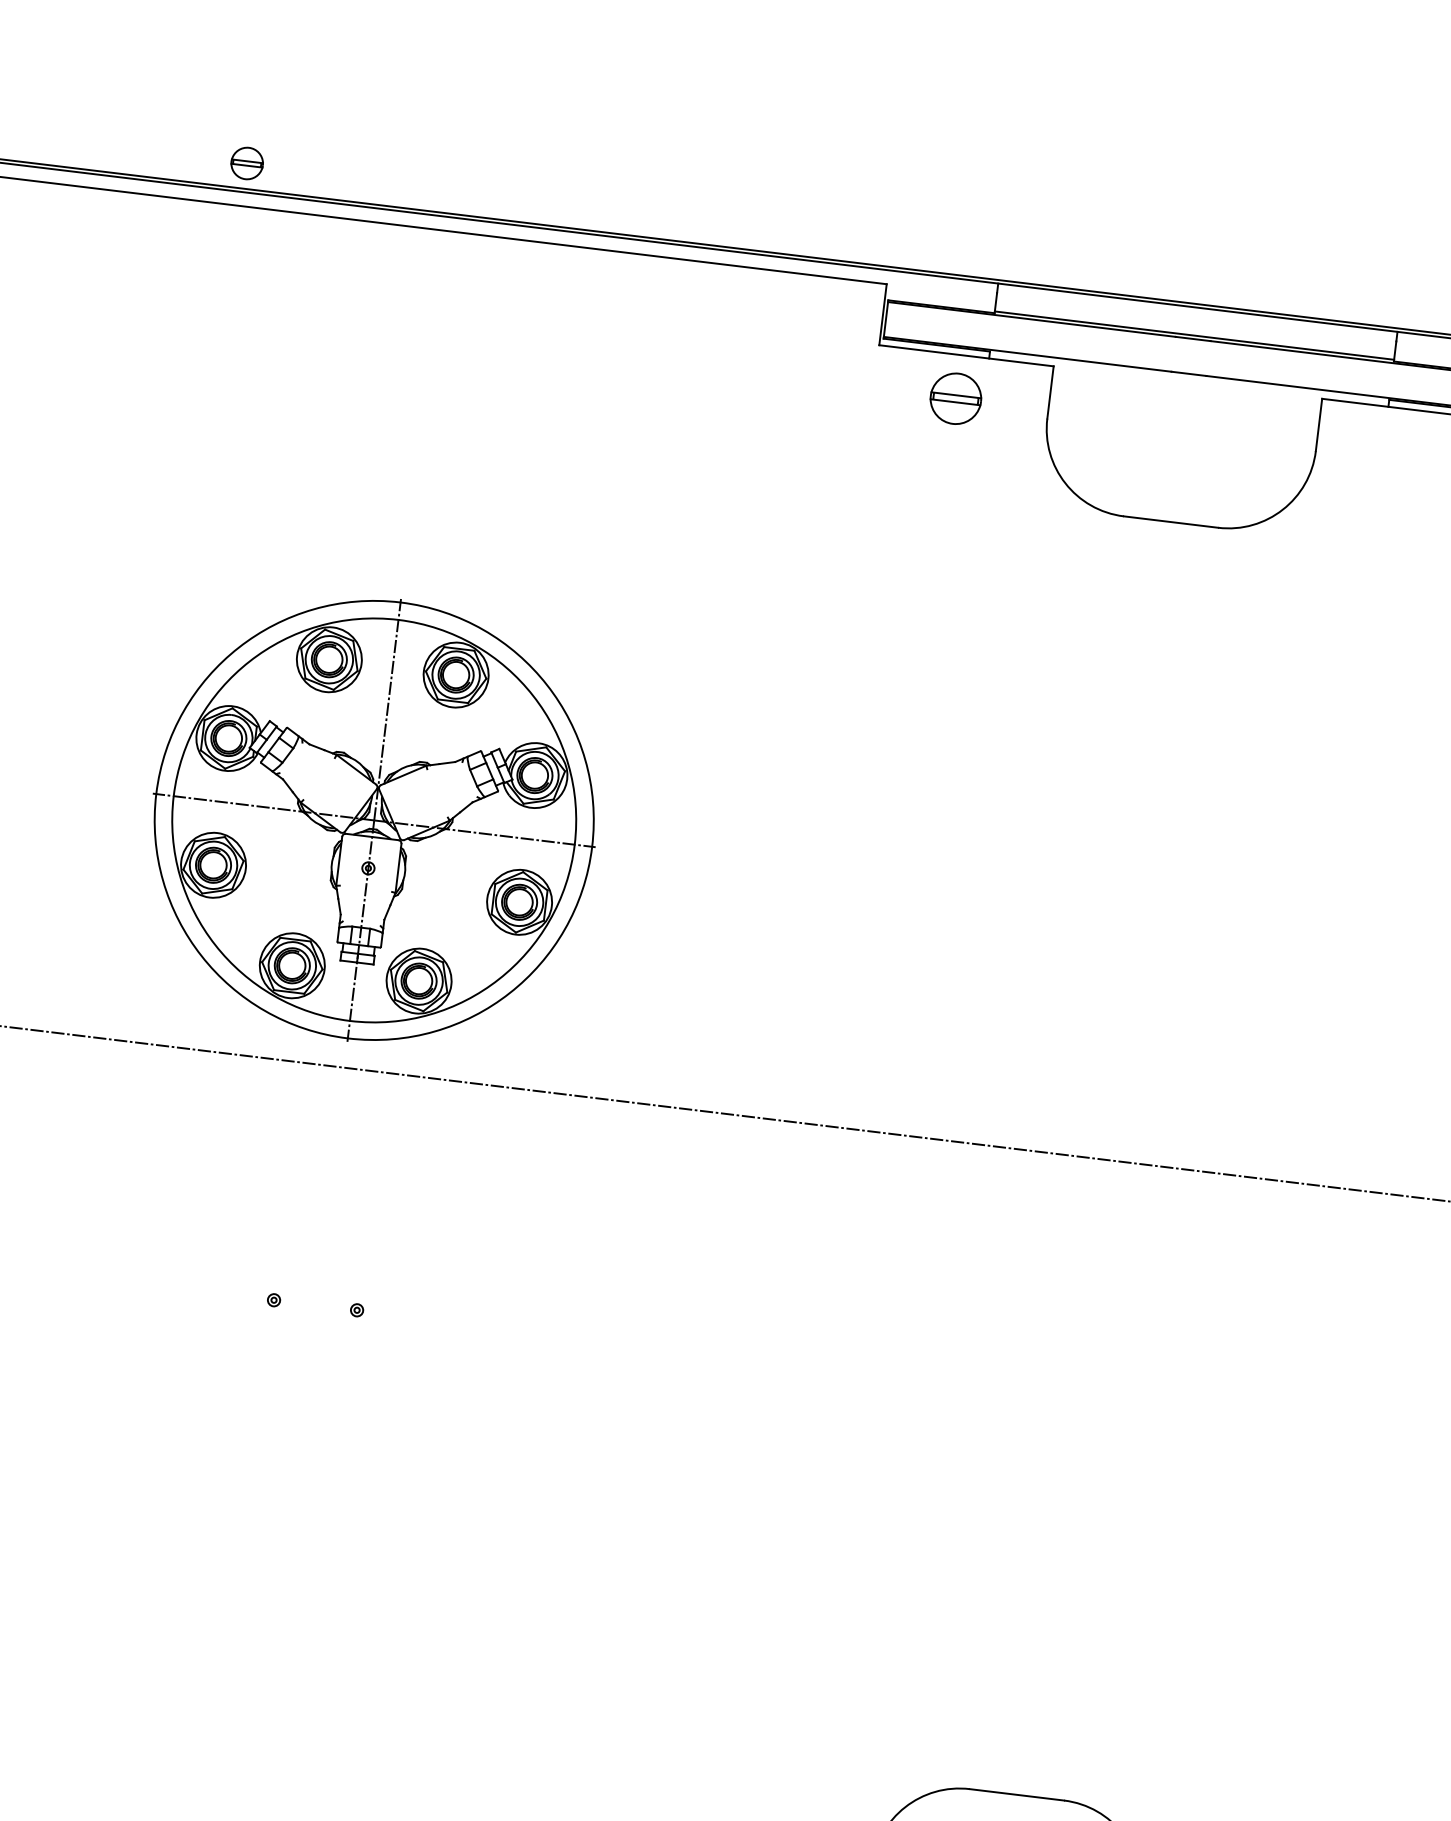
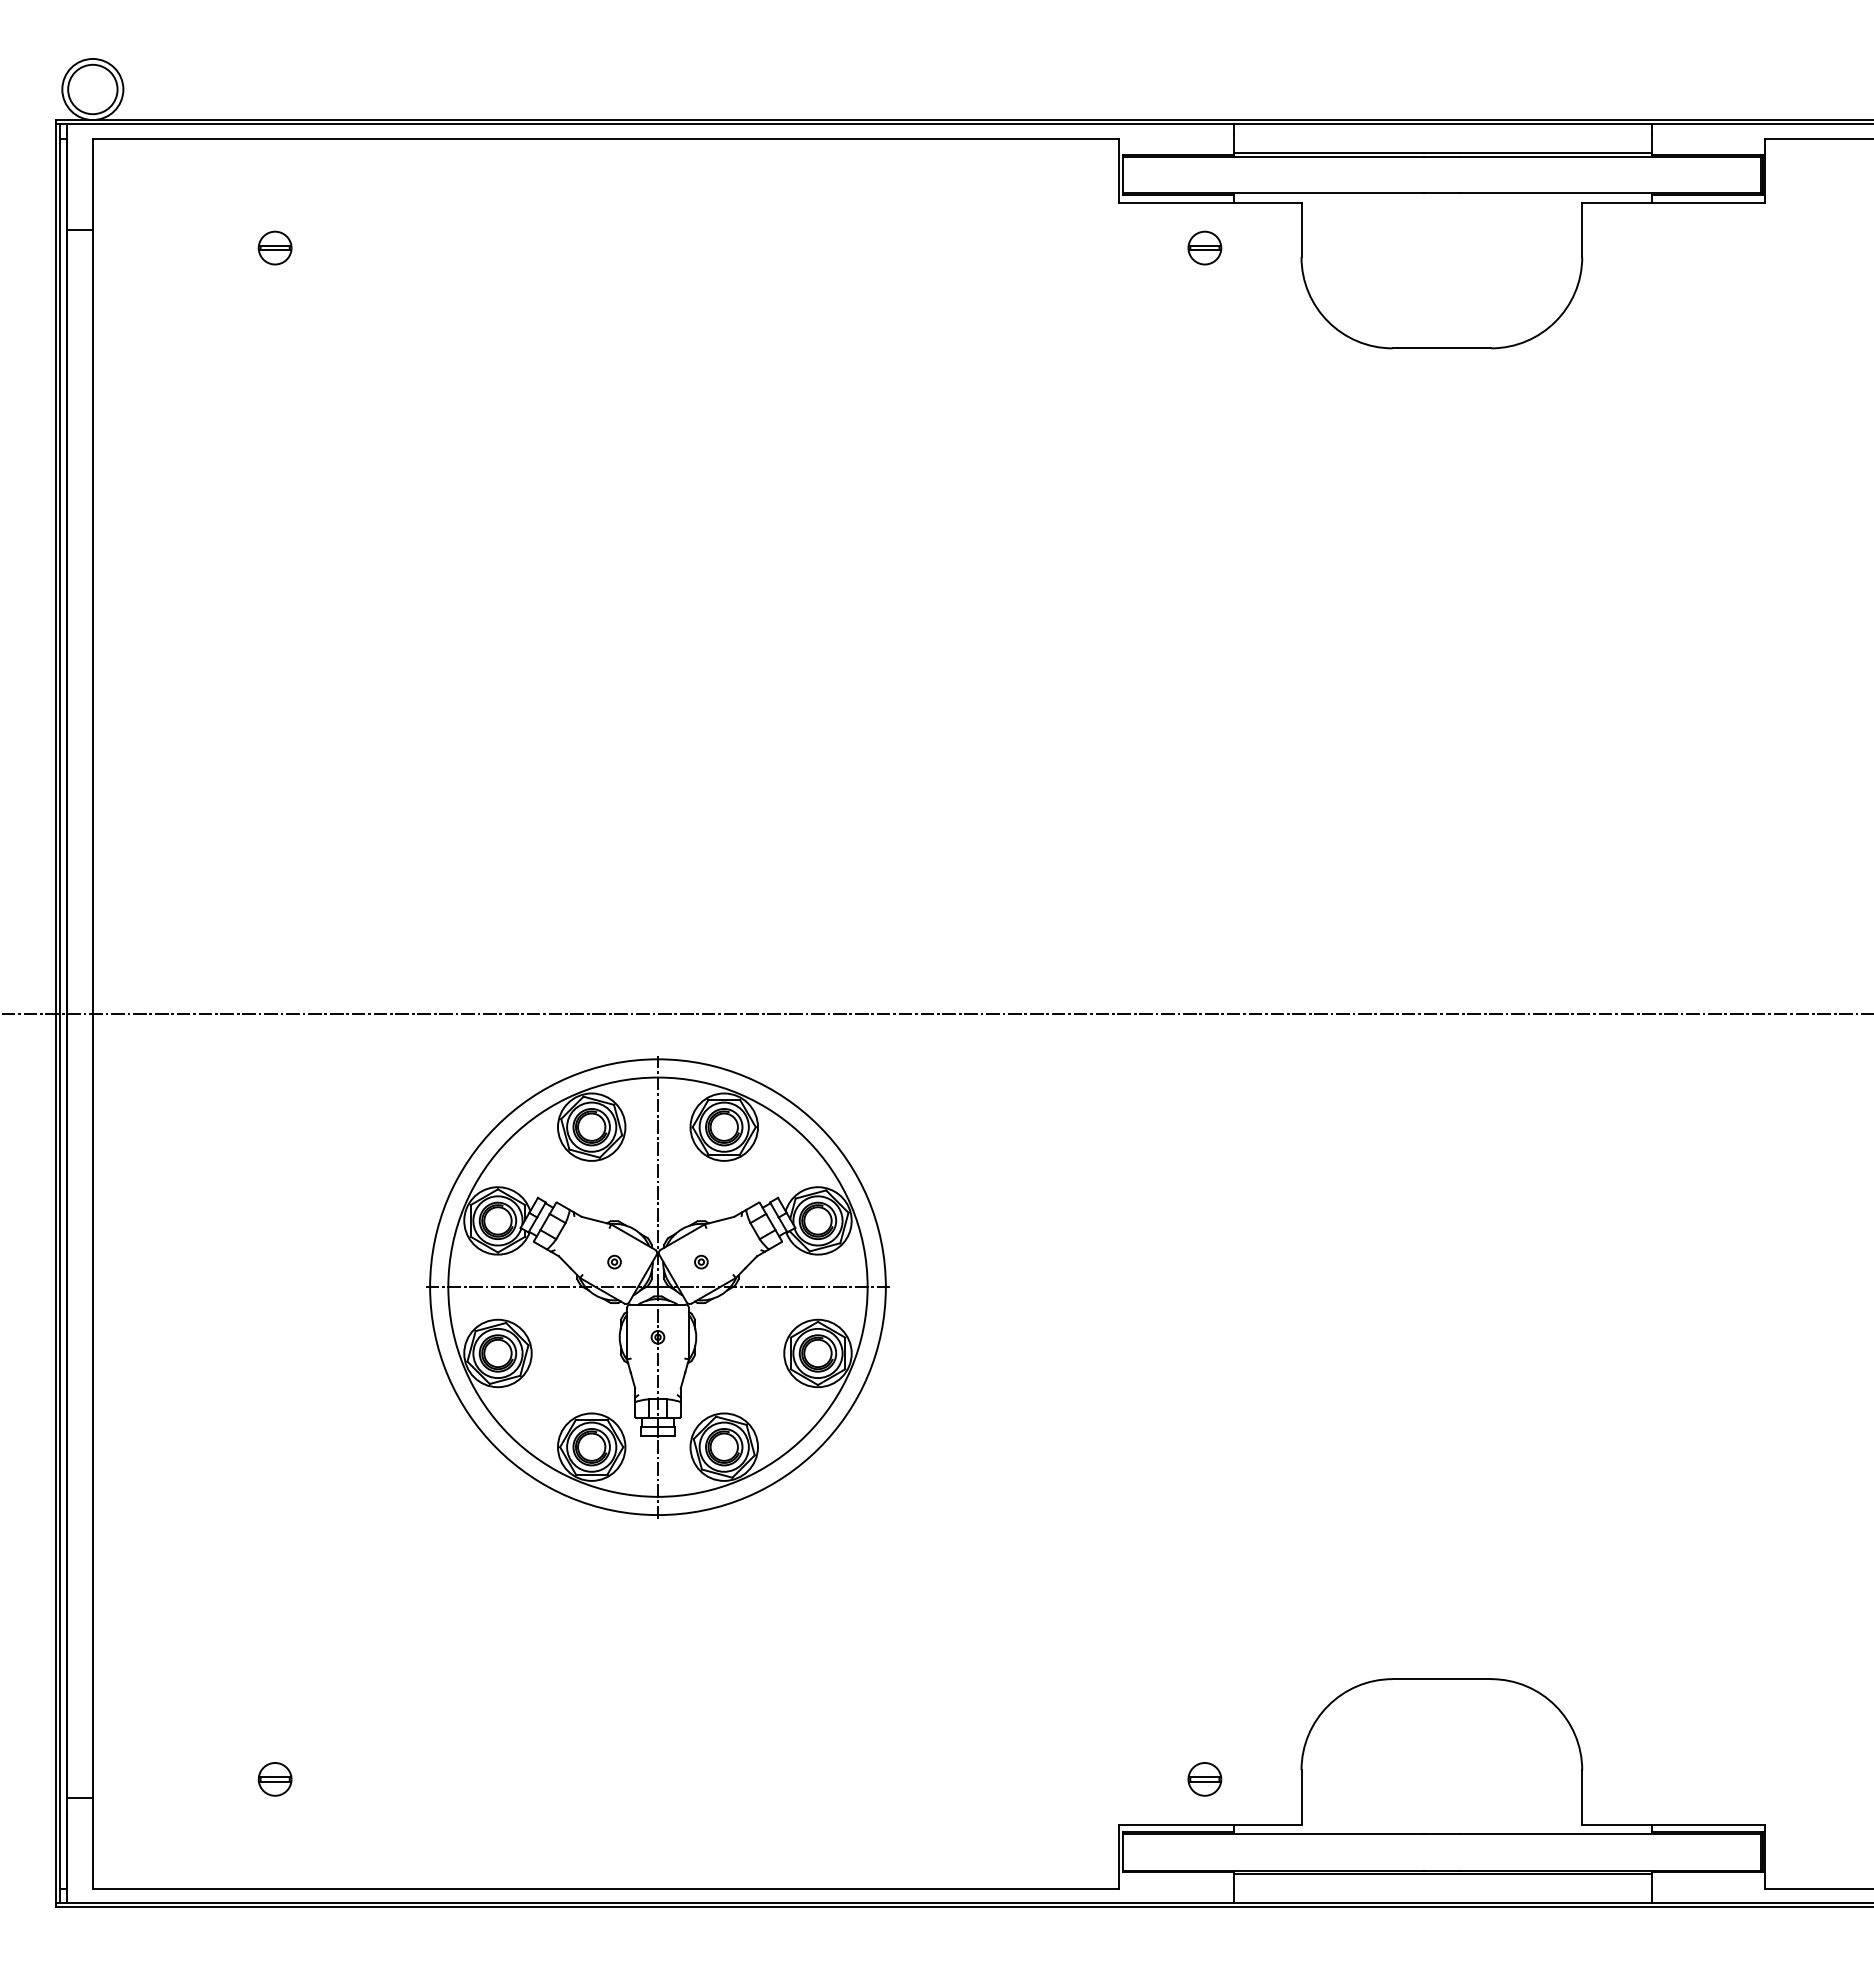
part: (246, 162) -> (274, 247), moved
part: (955, 398) -> (1204, 247), size x0.62
part: (373, 820) -> (657, 1287), moved

